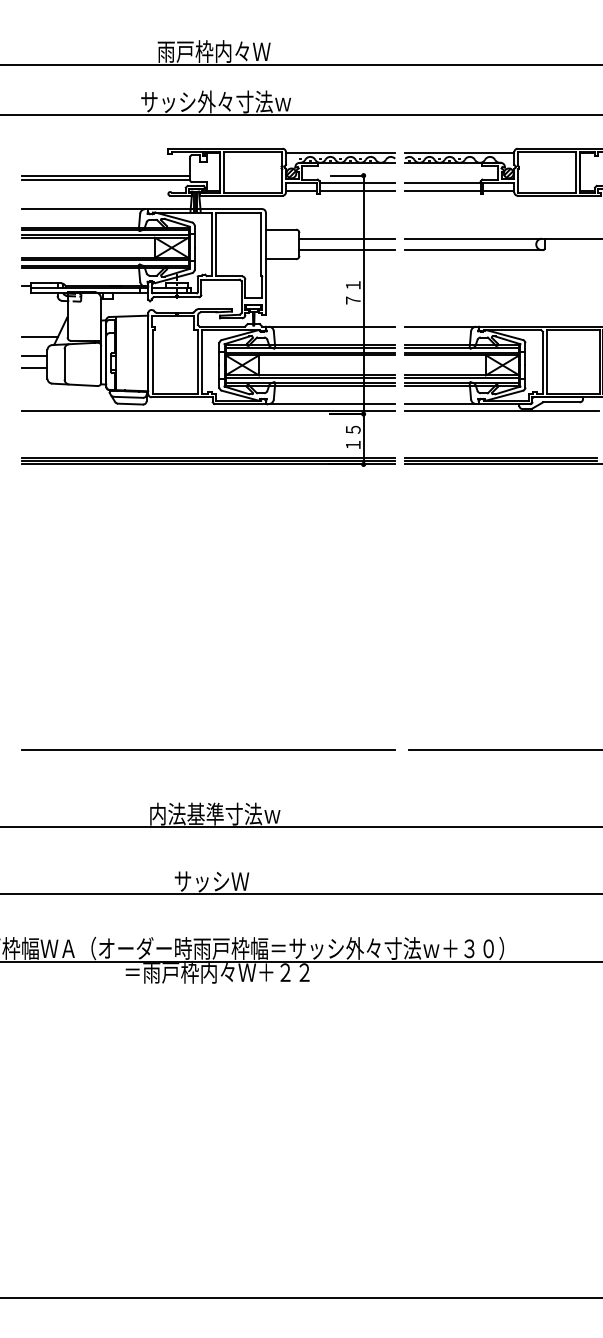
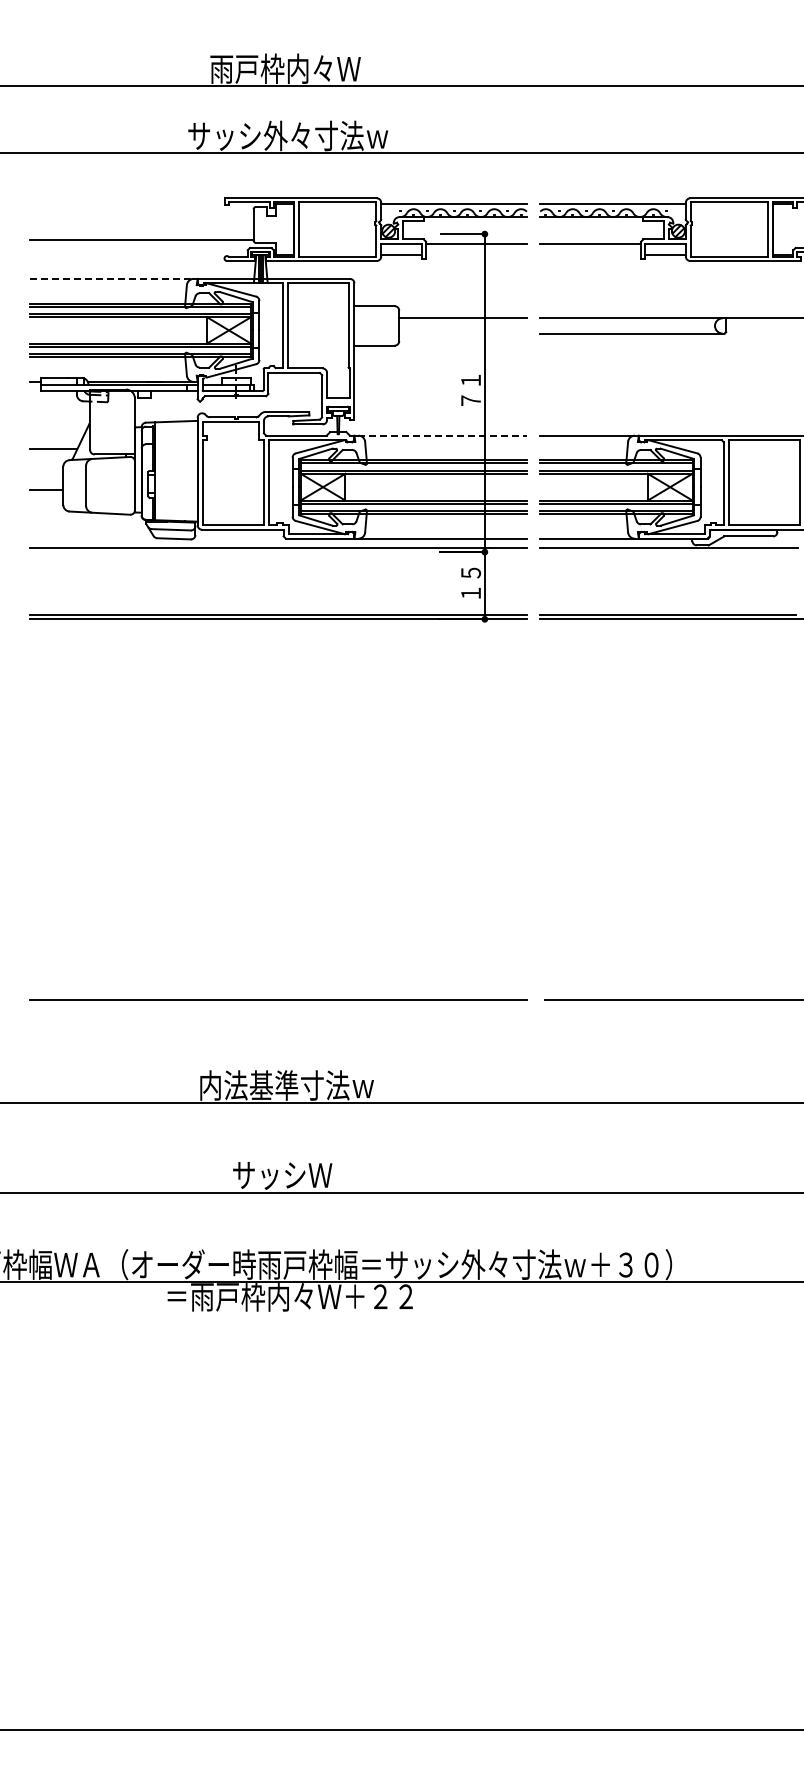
line: (106, 175) -> (141, 234), removed
line: (357, 191) -> (476, 255), removed
line: (442, 191) -> (590, 255), removed
line: (83, 208) -> (111, 278), solid -> dashed
line: (346, 250) -> (462, 333), removed
line: (332, 326) -> (443, 435), solid -> dashed
line: (34, 356) -> (46, 475), removed
line: (208, 457) -> (277, 610), removed
line: (500, 457) -> (667, 610), removed

